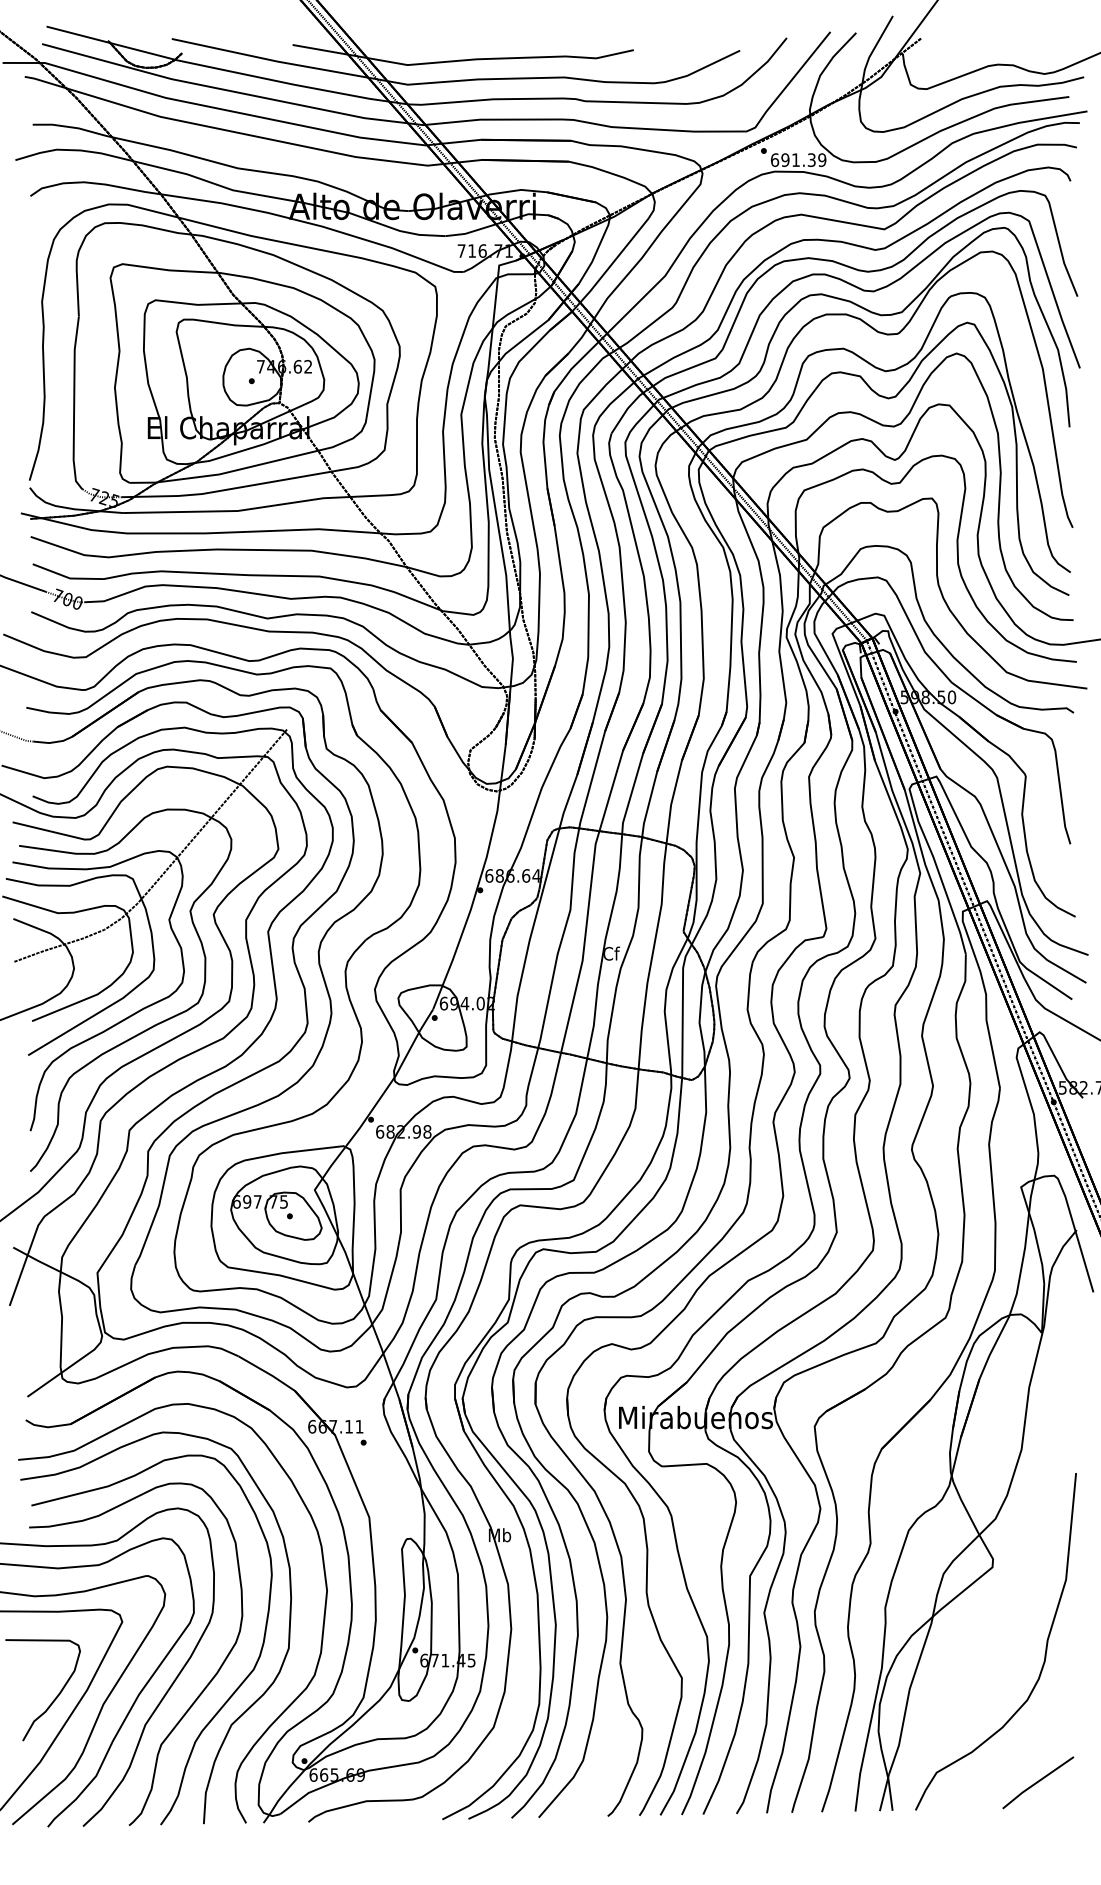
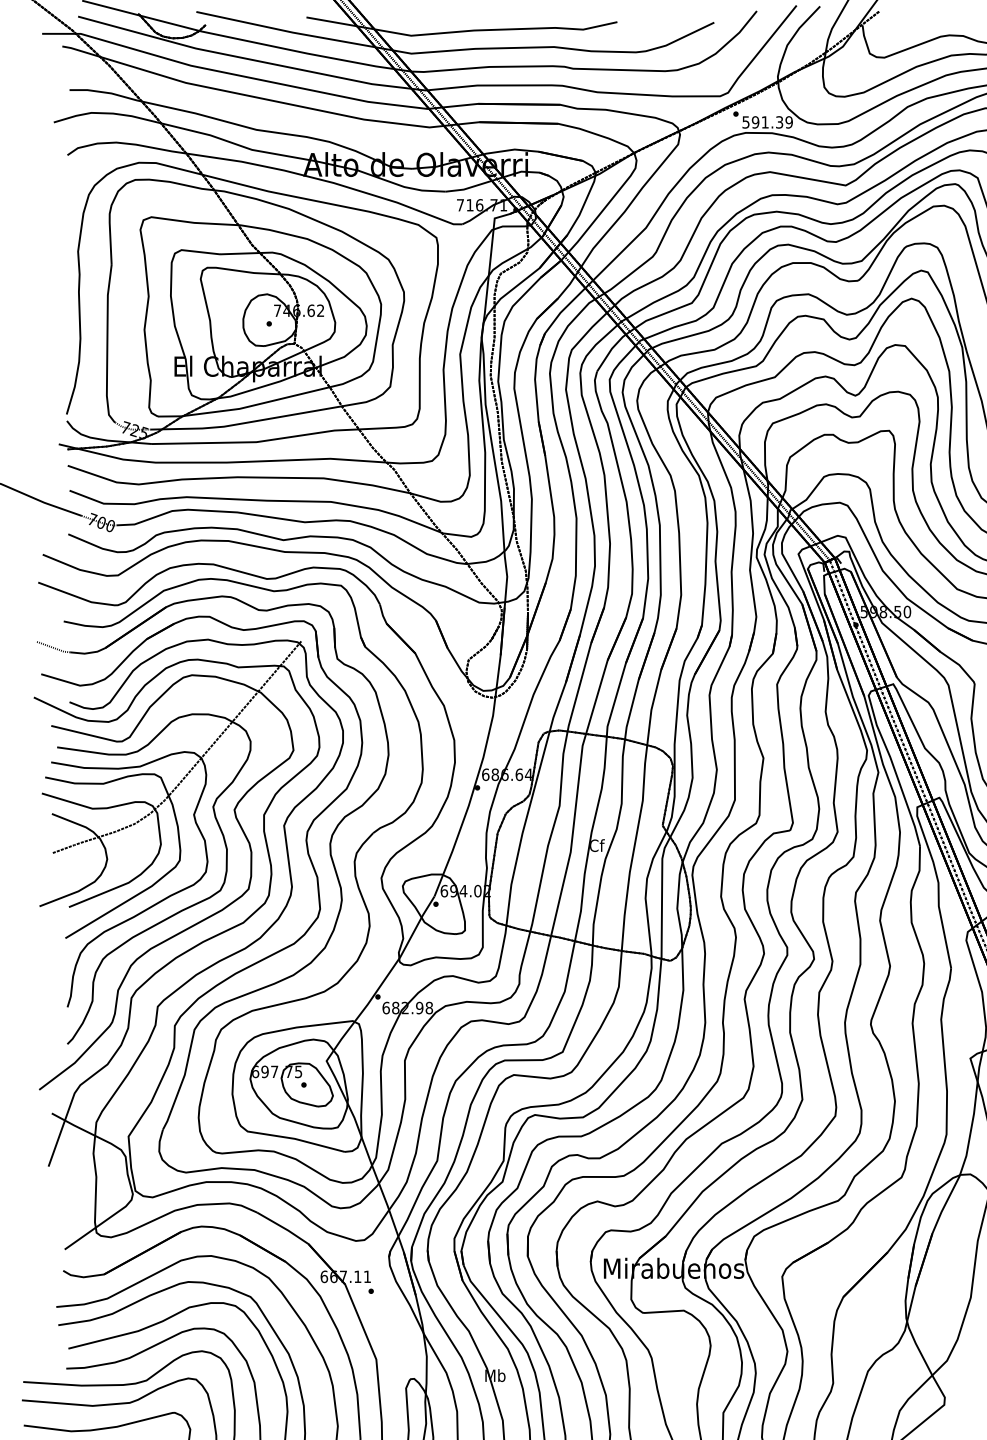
text: (774, 159) -> (745, 121), 691.39 -> 591.39

